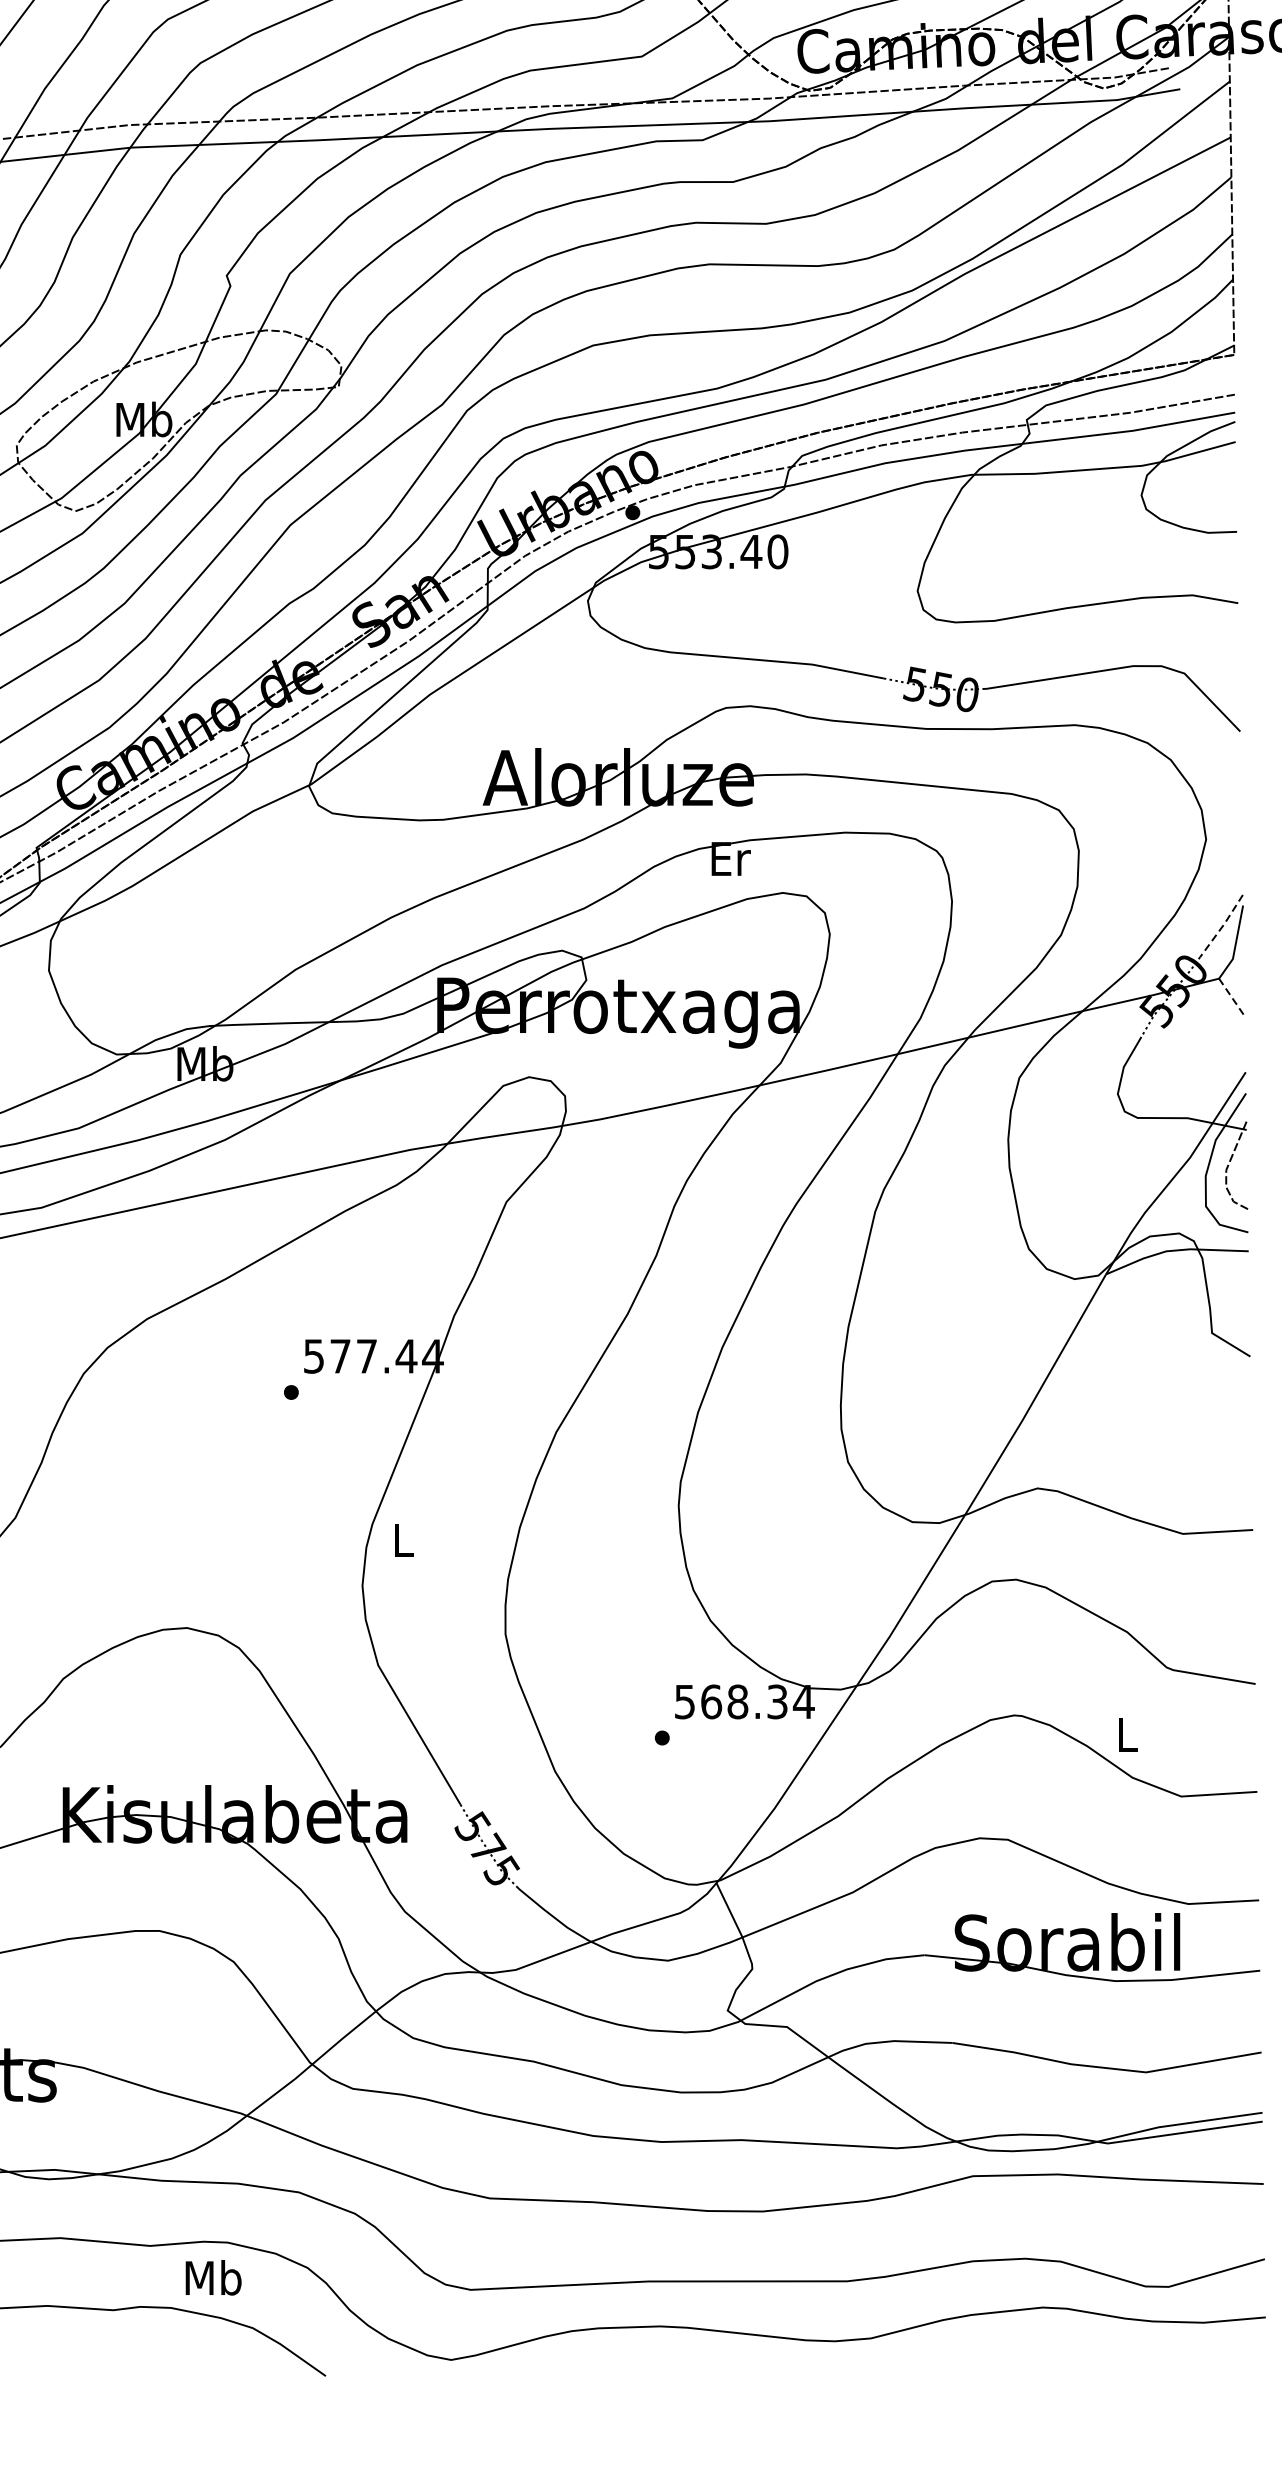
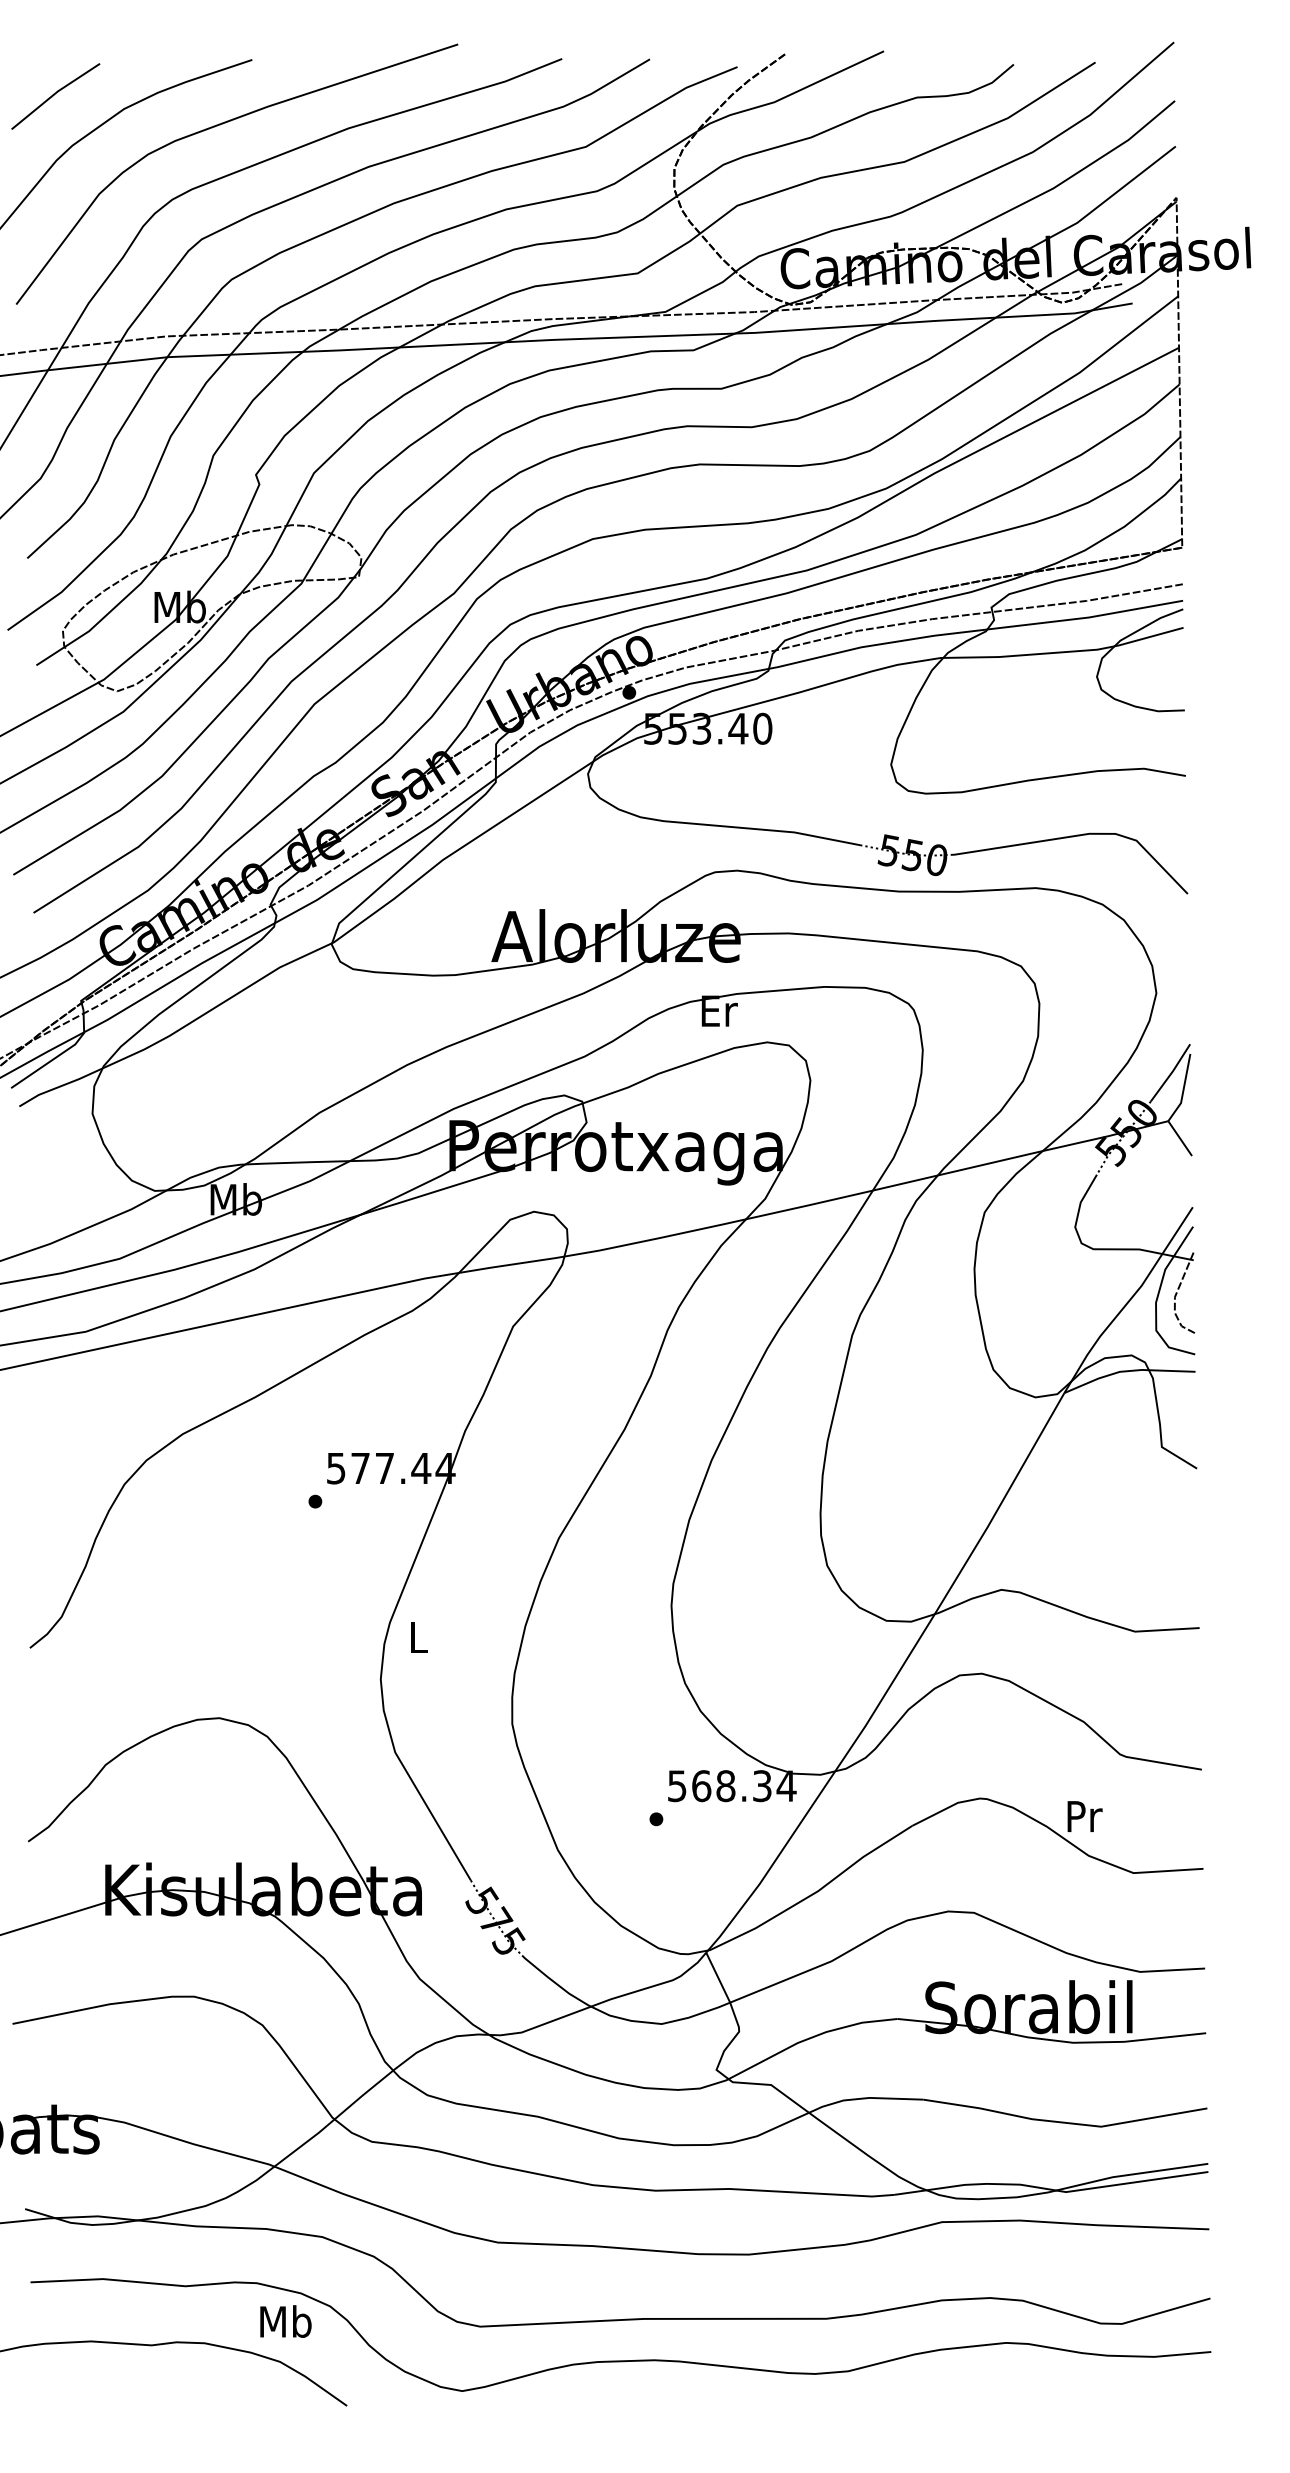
line: (1222, 926) -> (1171, 1073), dashed -> solid
line: (1232, 997) -> (1180, 1138), dashed -> solid
text: (1127, 1734) -> (1084, 1816), L -> Pr
text: (213, 2277) -> (285, 2321), moved

